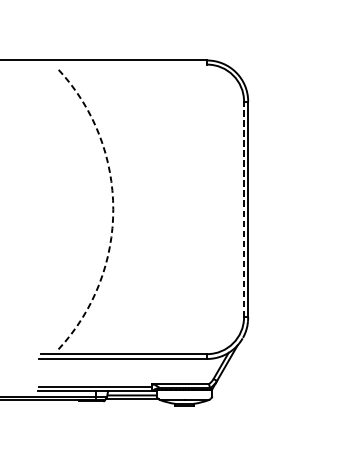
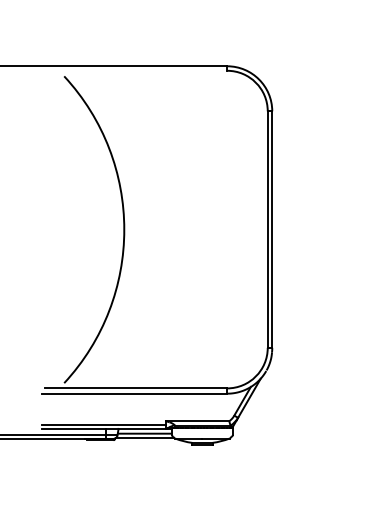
arc: (113, 209) -> (124, 229), dashed -> solid
line: (243, 209) -> (267, 229), dashed -> solid

